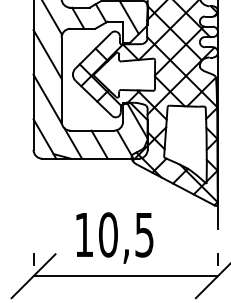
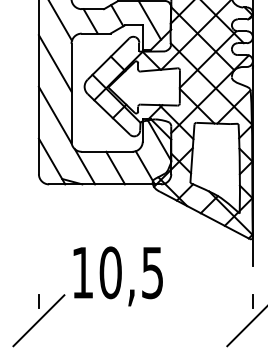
text: (114, 238) -> (117, 276), moved
line: (125, 276) -> (145, 320), removed

